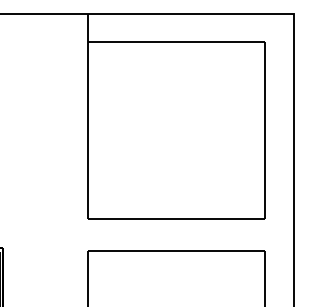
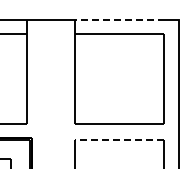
line: (172, 13) -> (117, 19), solid -> dashed
line: (176, 250) -> (119, 139), solid -> dashed

